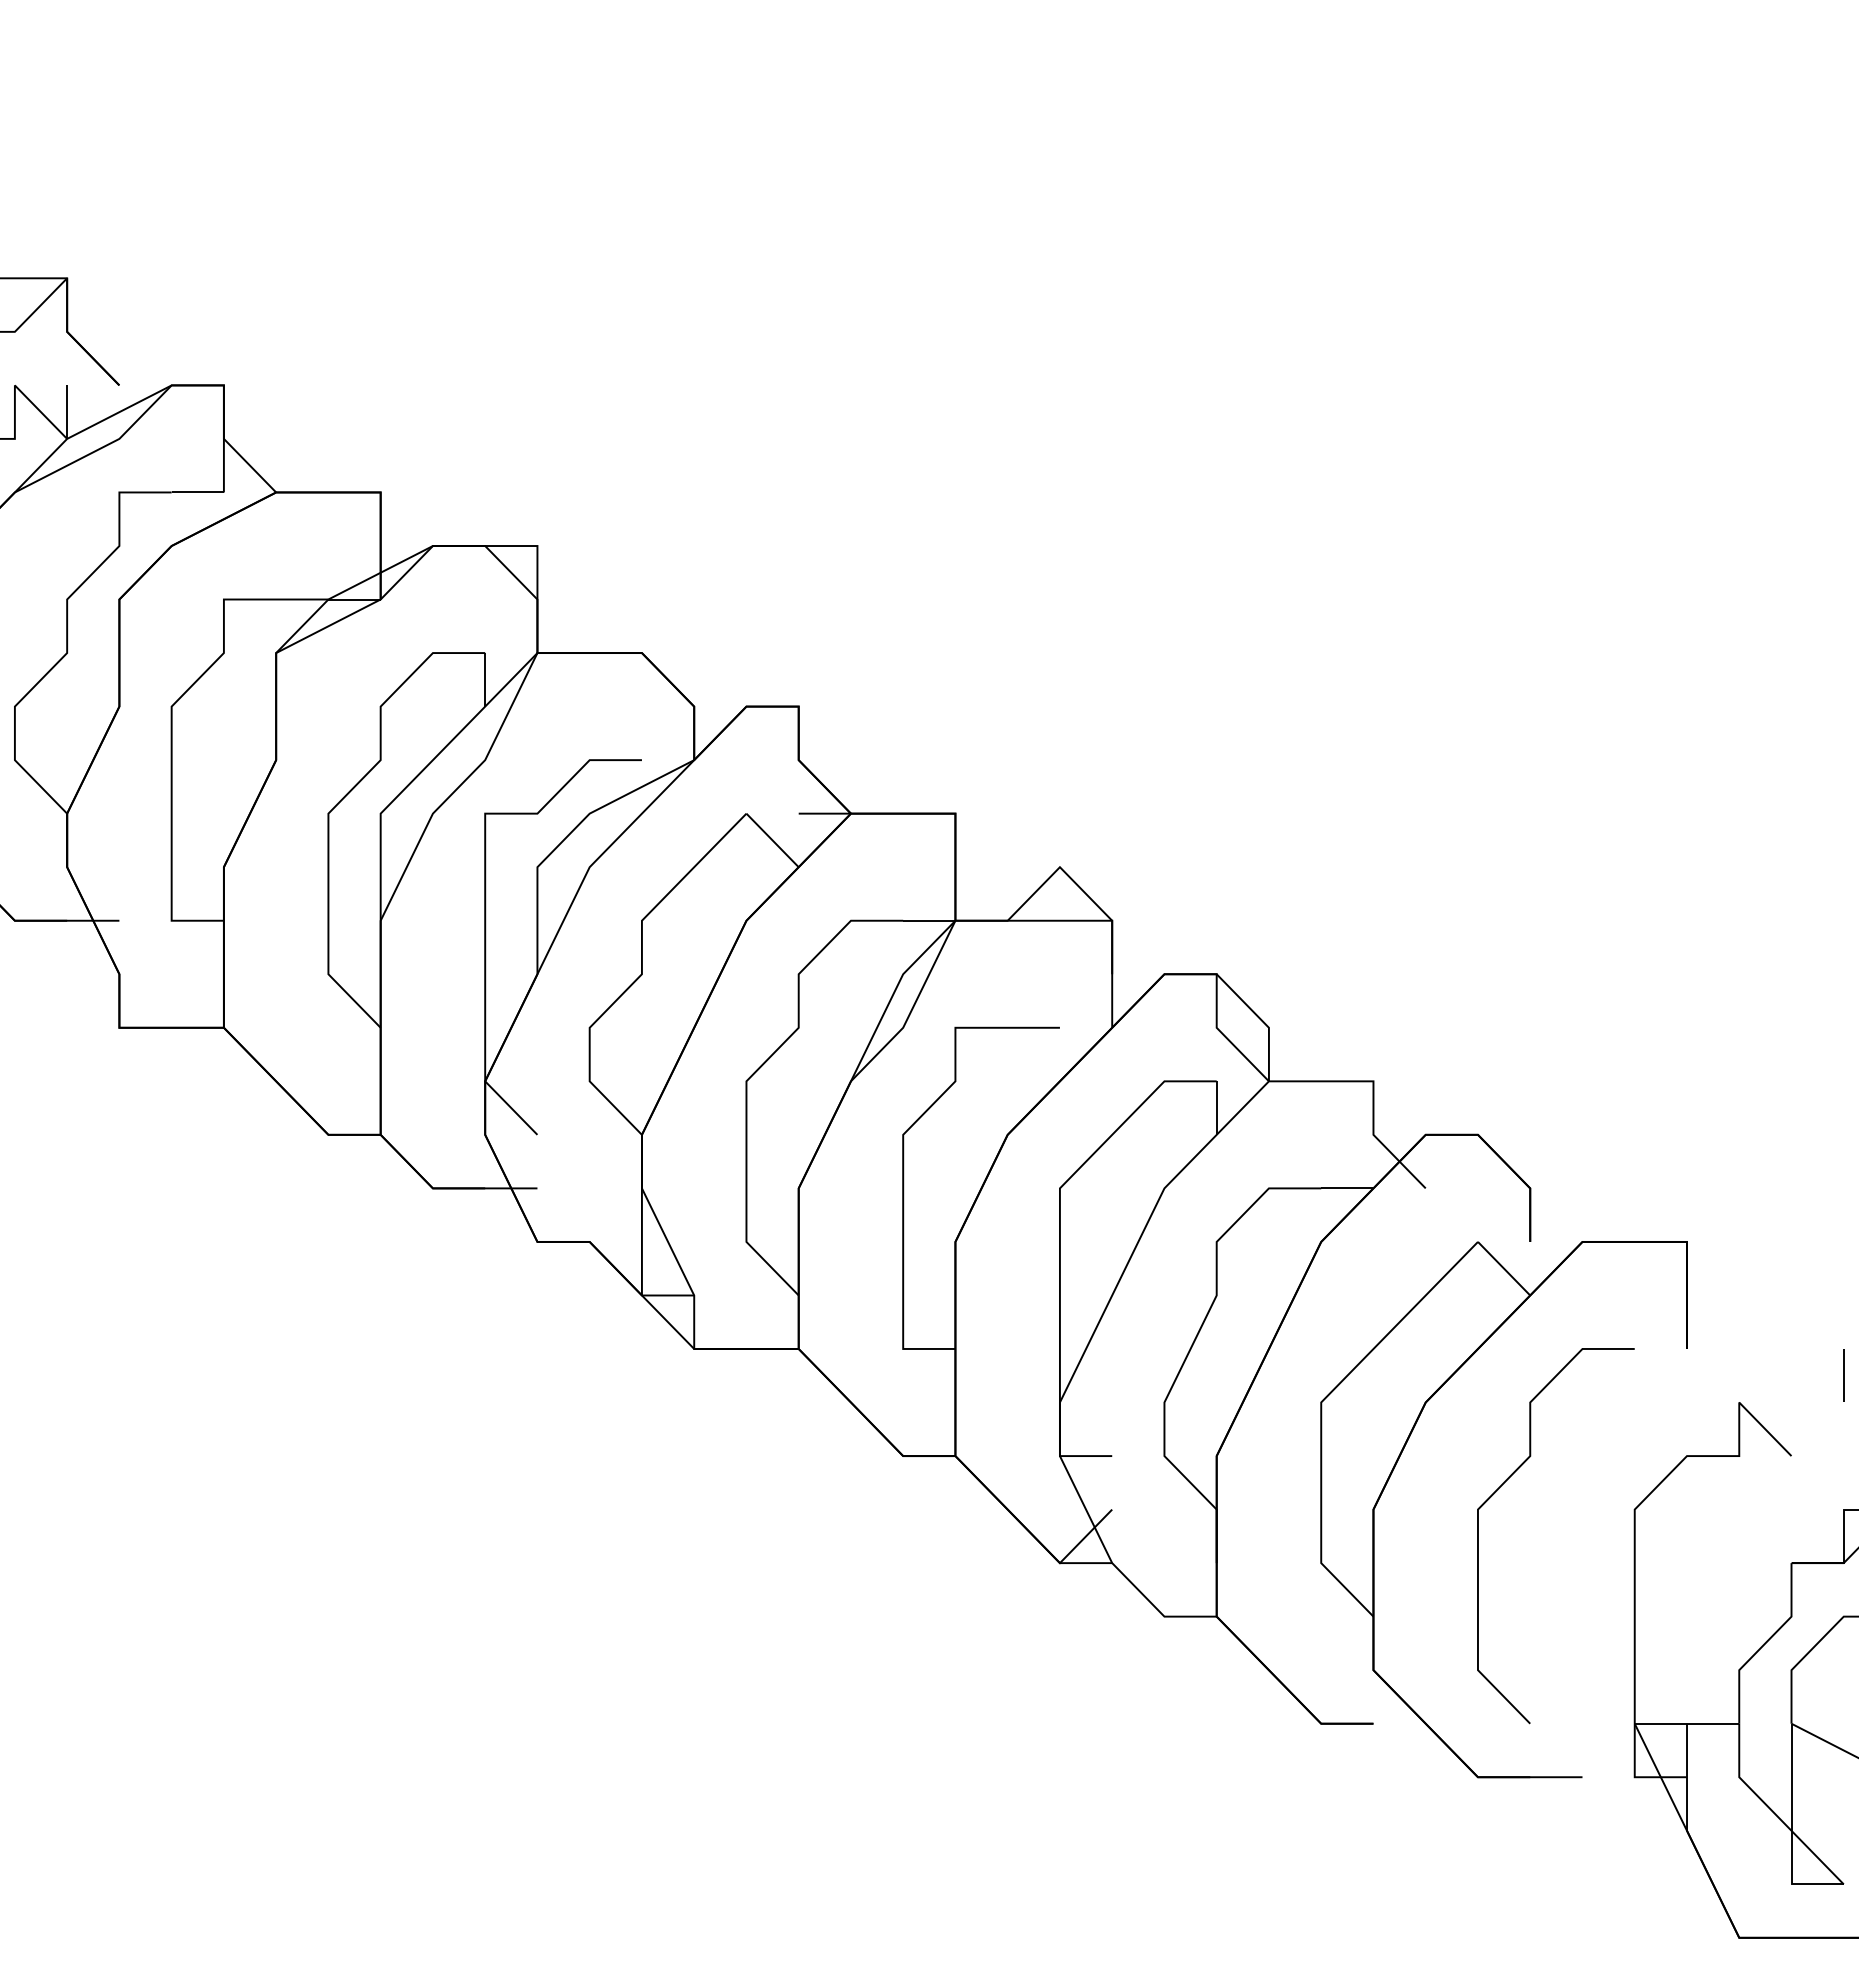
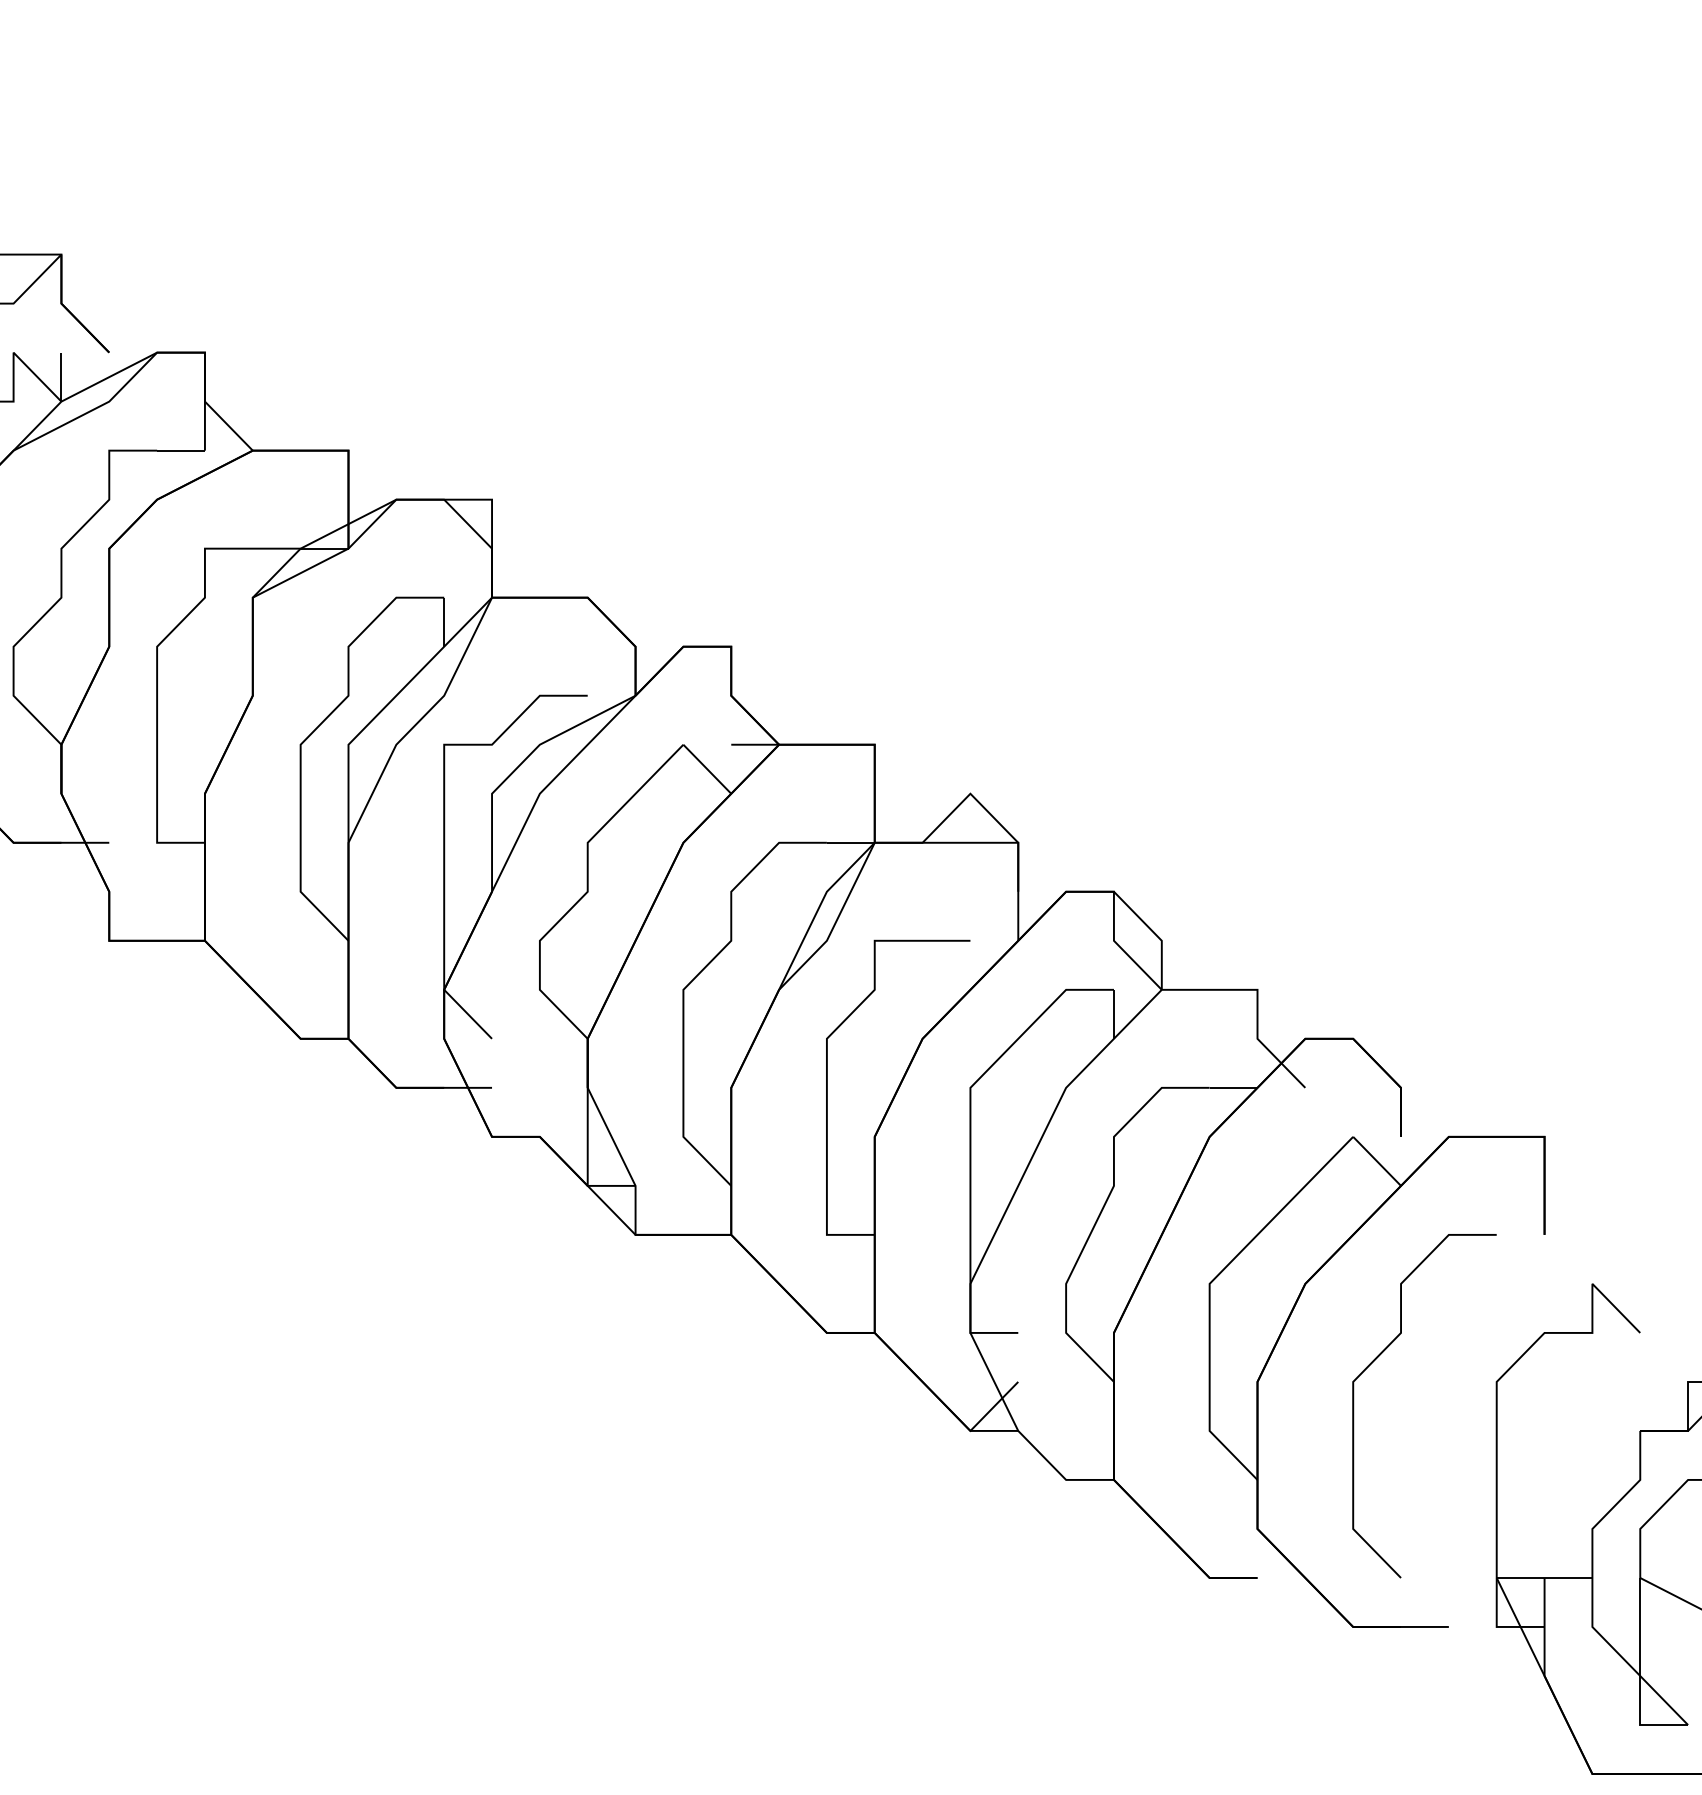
line: (1843, 1375) -> (1687, 1259), removed

